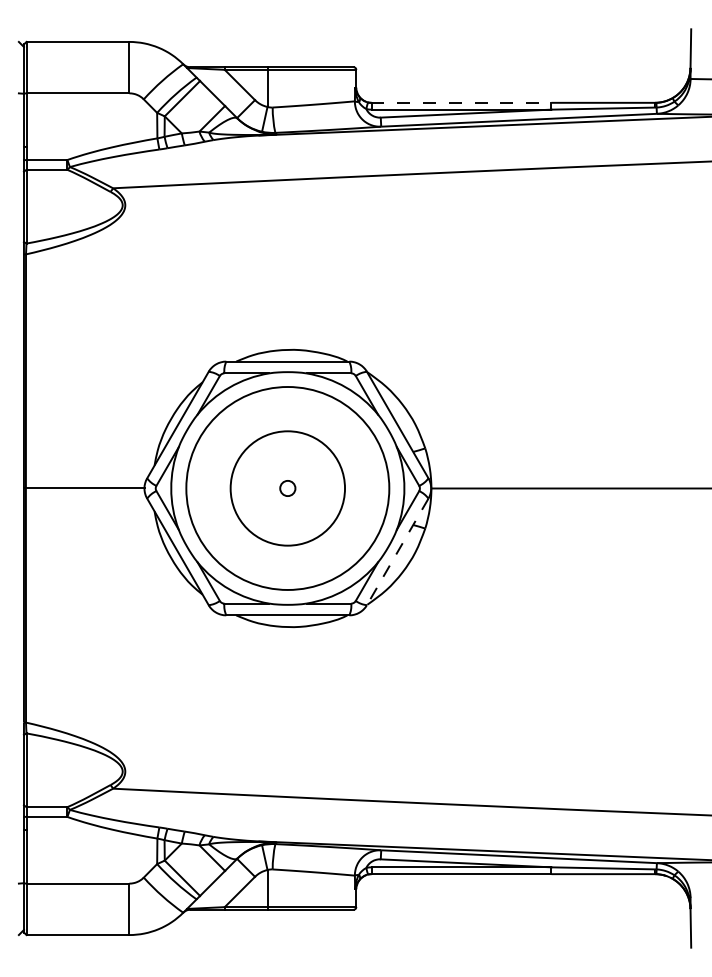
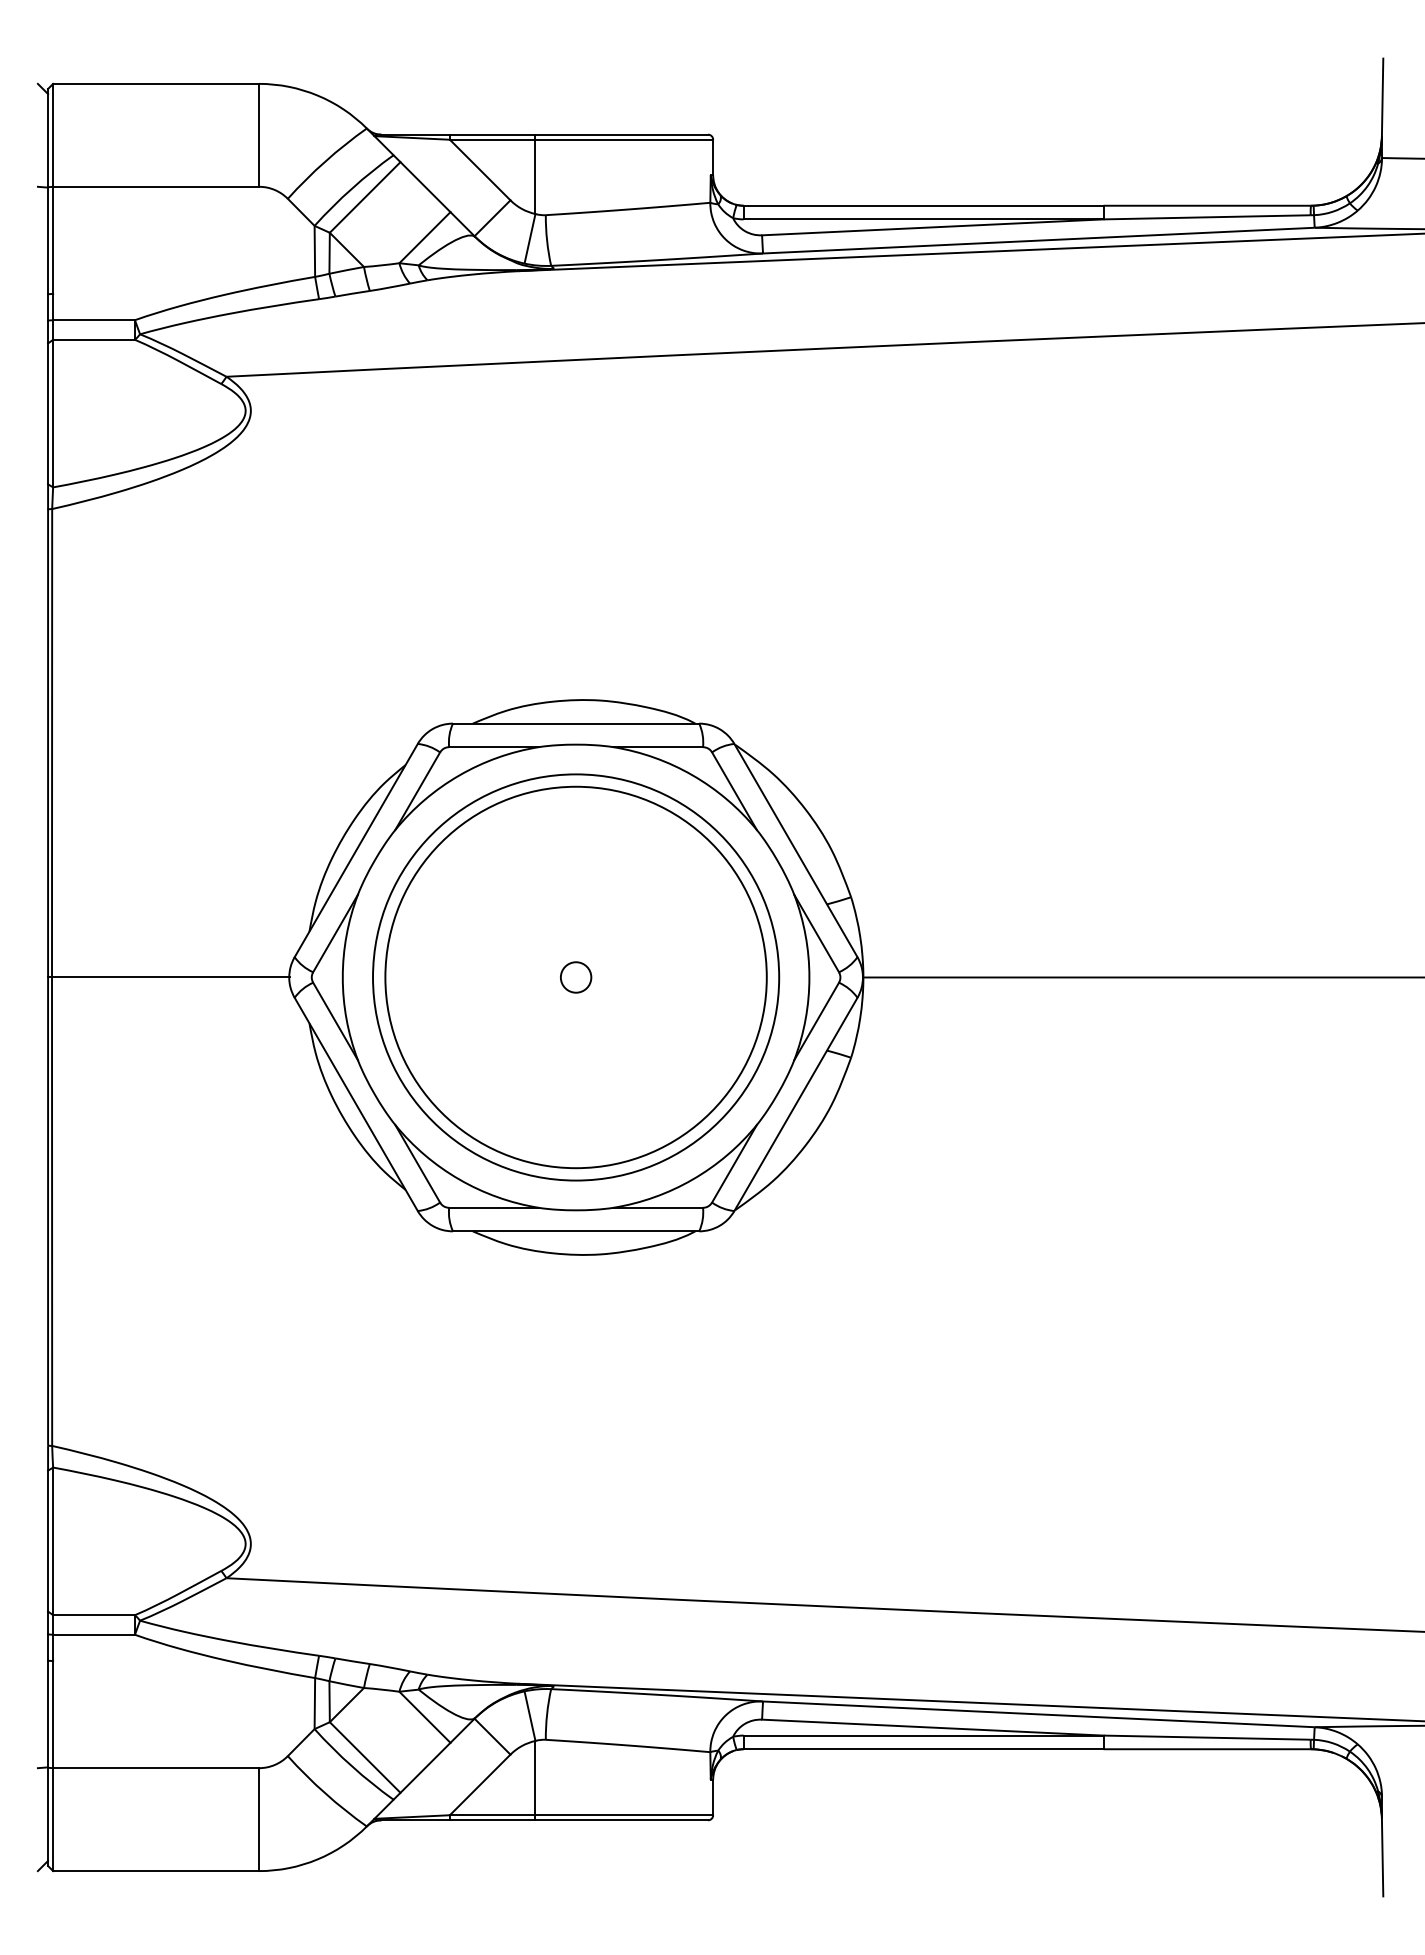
line: (461, 102) -> (923, 205), dashed -> solid
circle: (287, 488) -> (575, 977), size x1.67
line: (397, 551) -> (795, 1103), dashed -> solid

